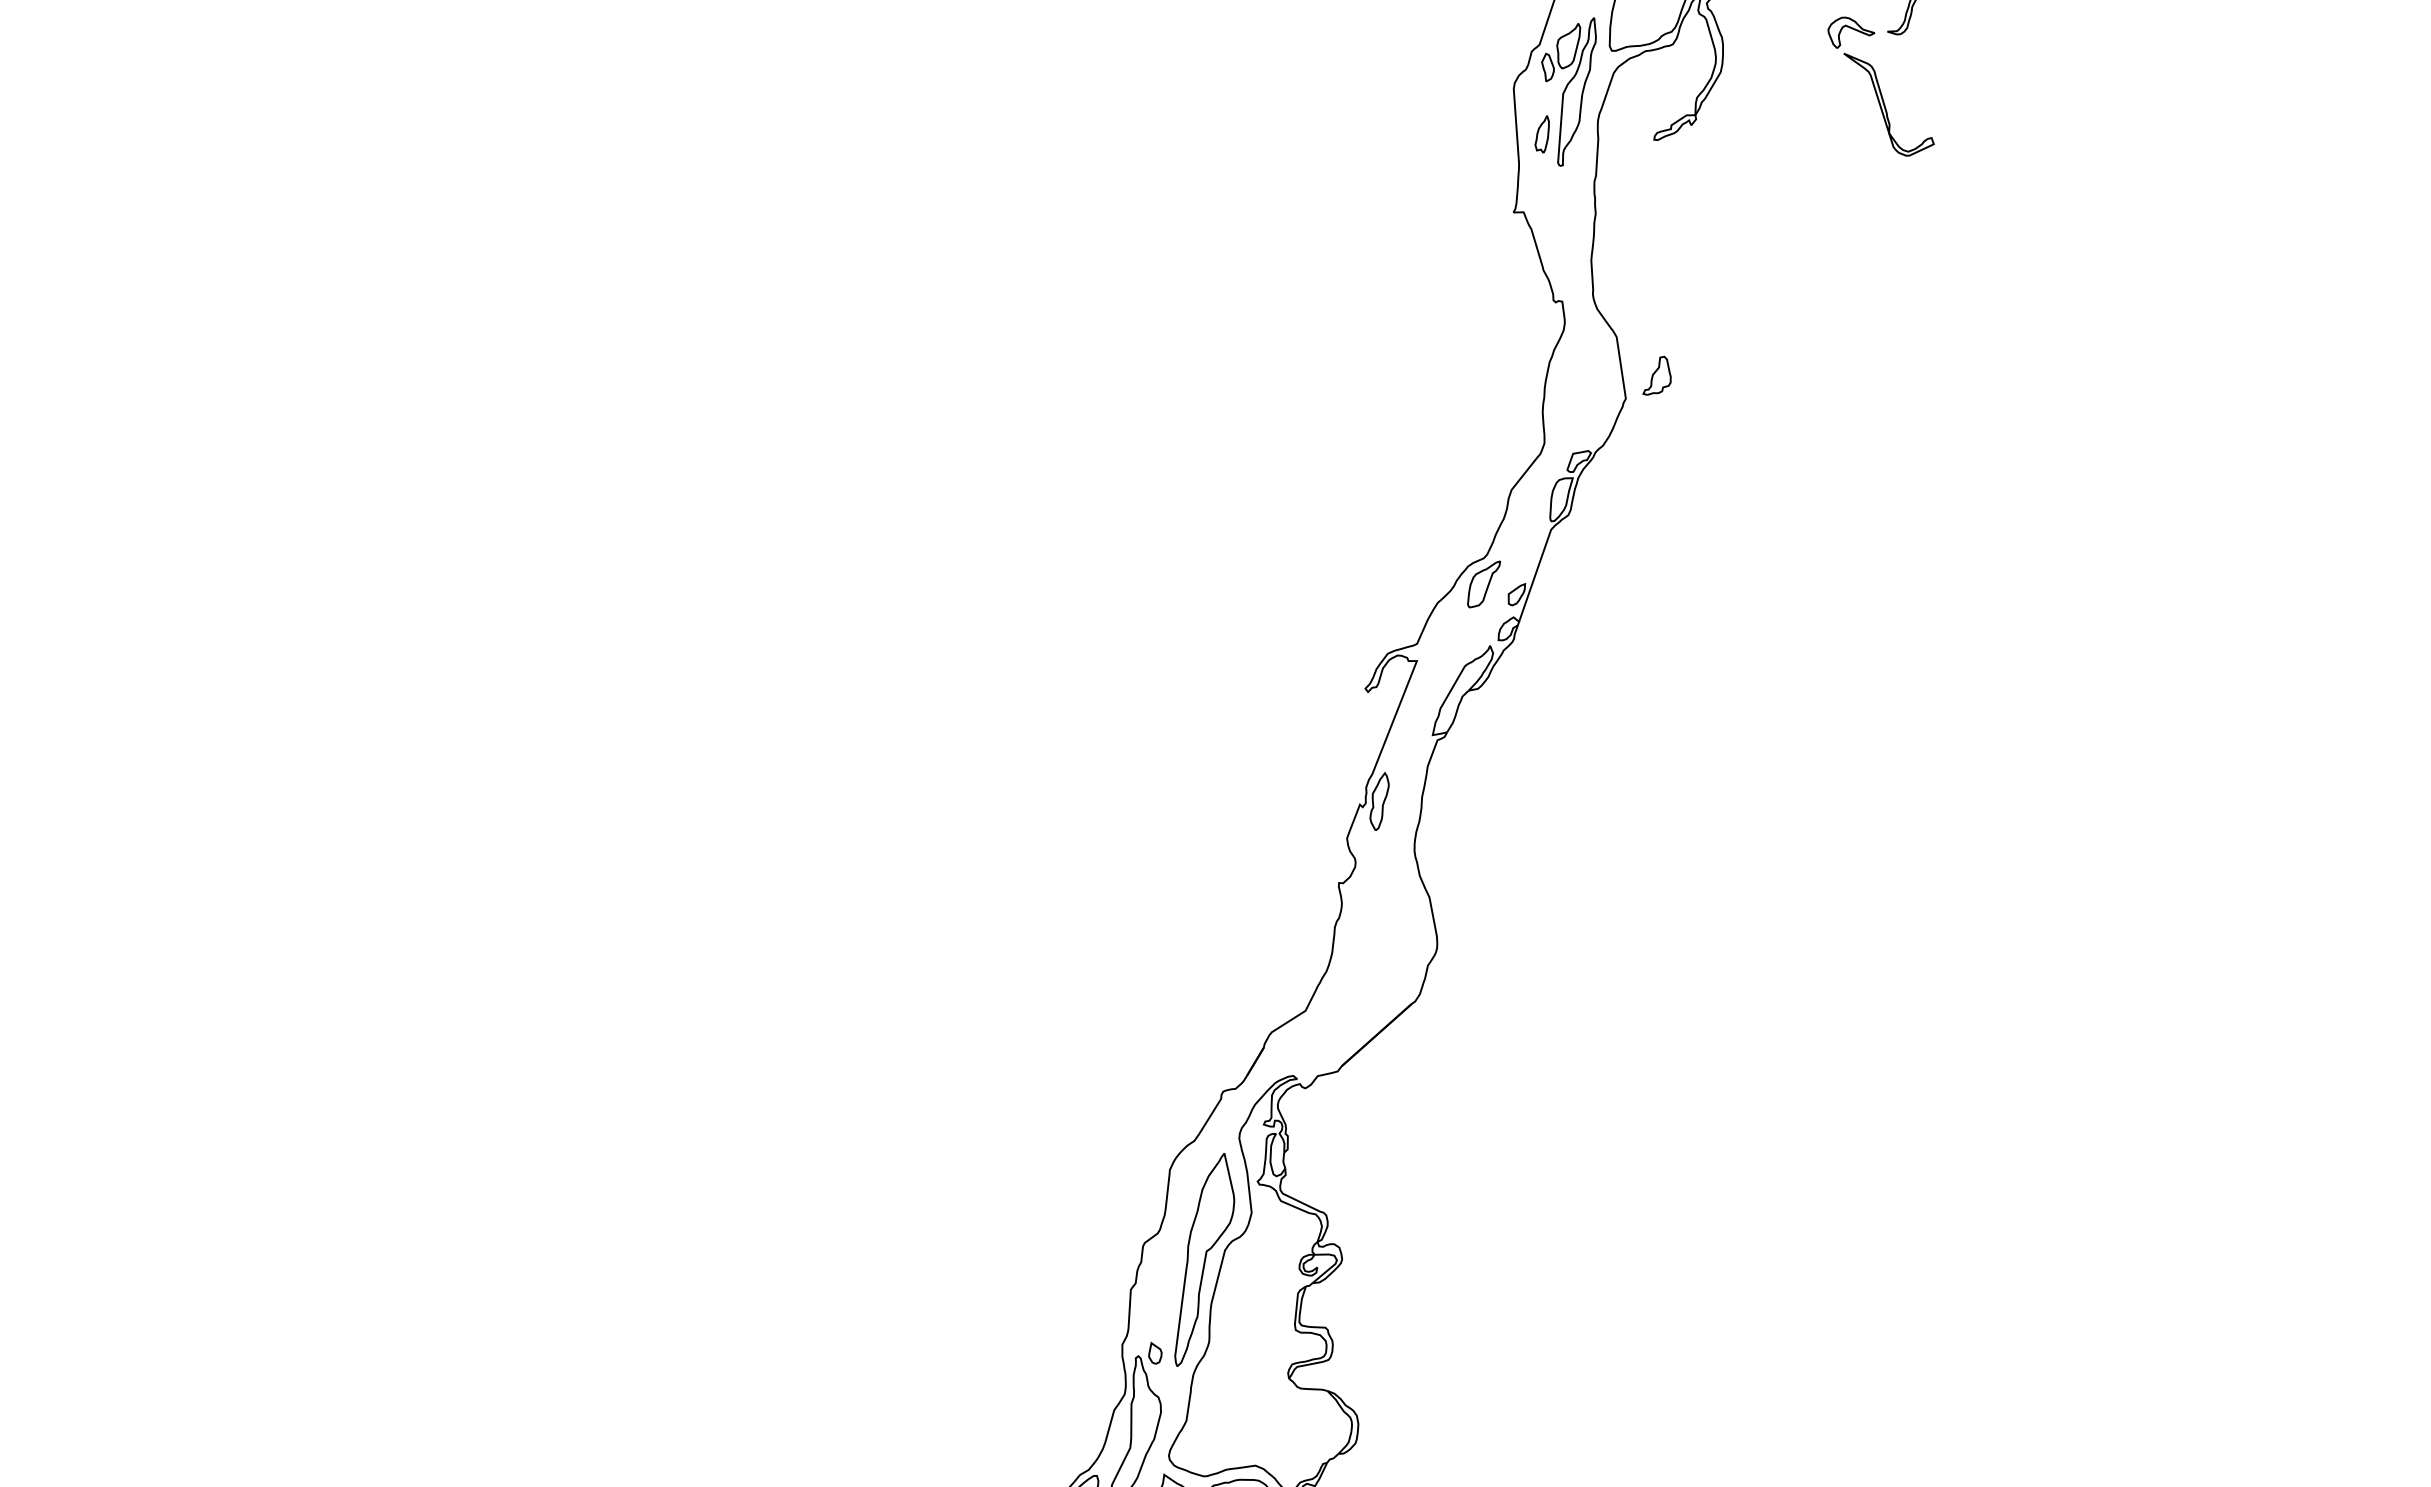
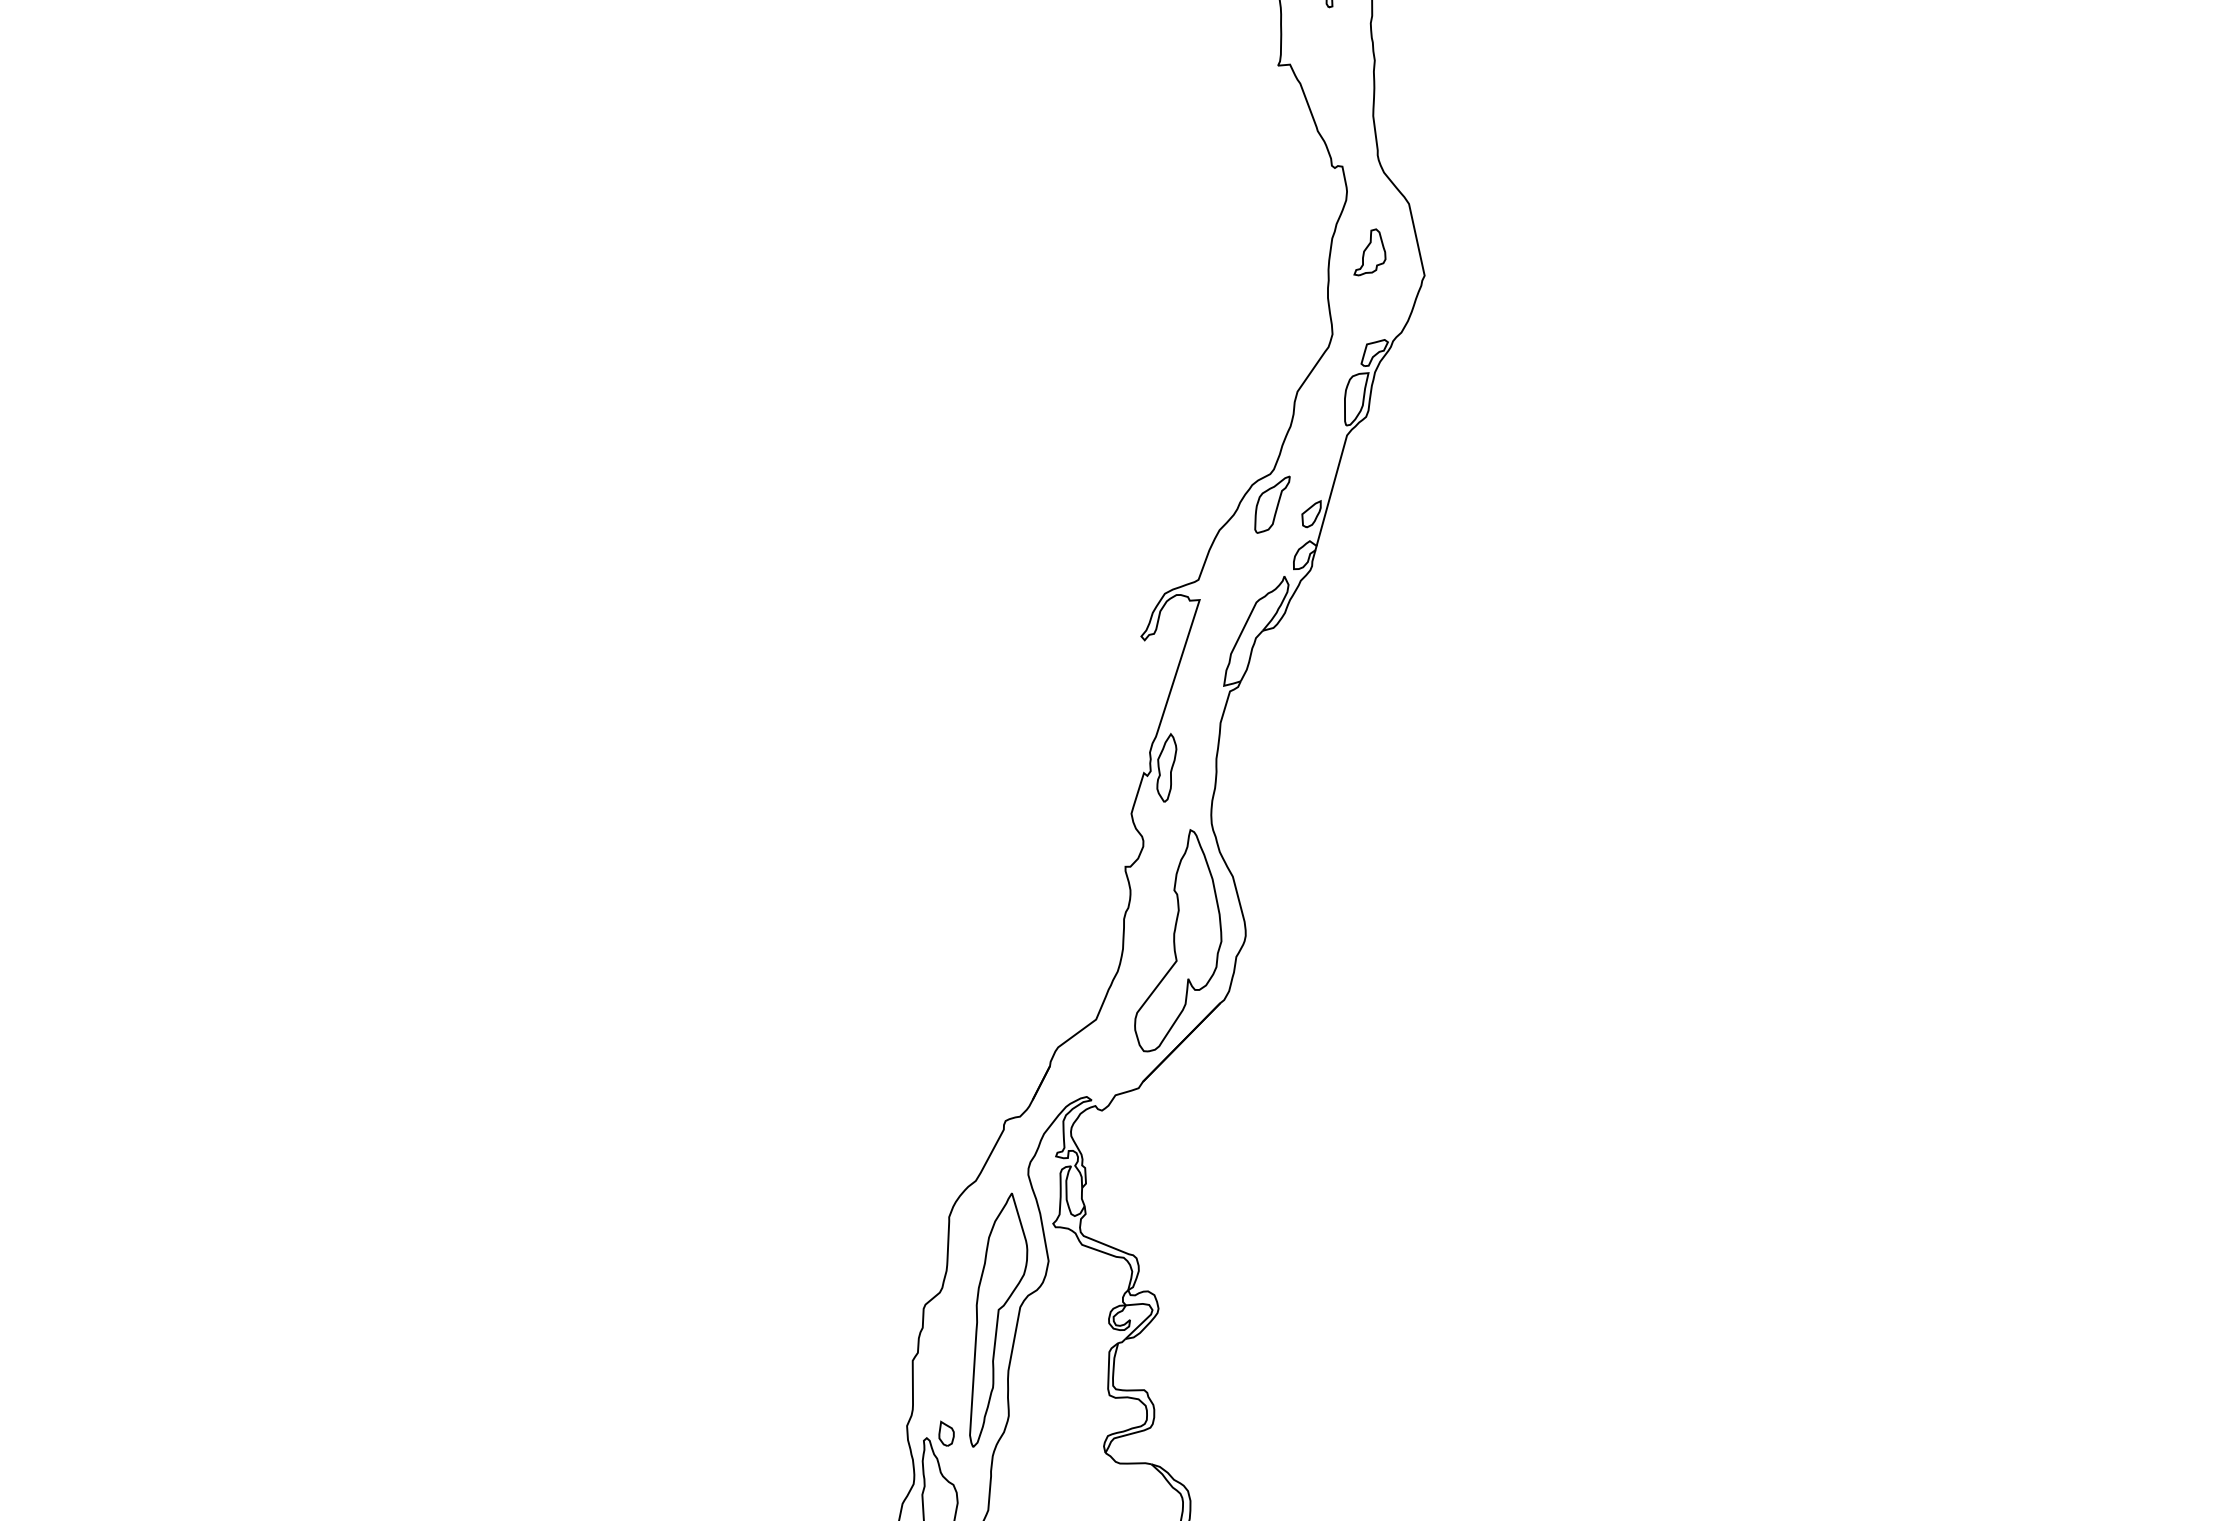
part: (1656, 375) -> (1368, 251), moved
part: (1377, 947) -> (1175, 939), added

